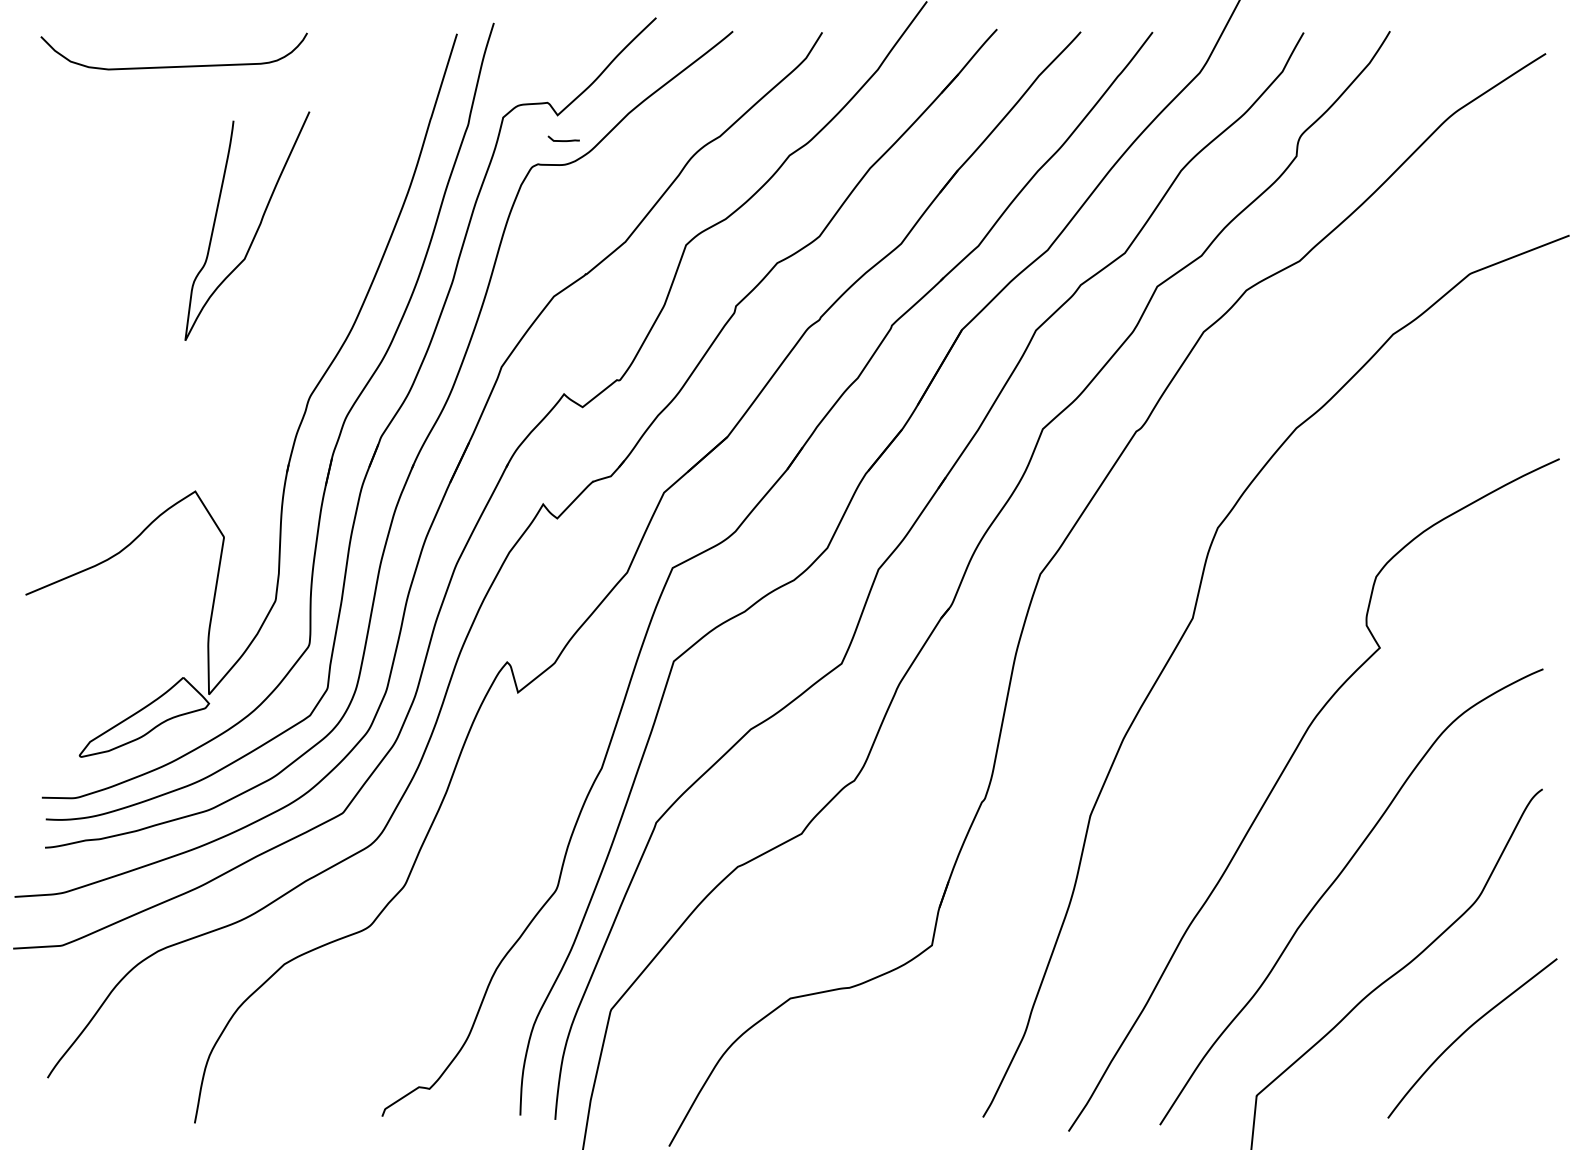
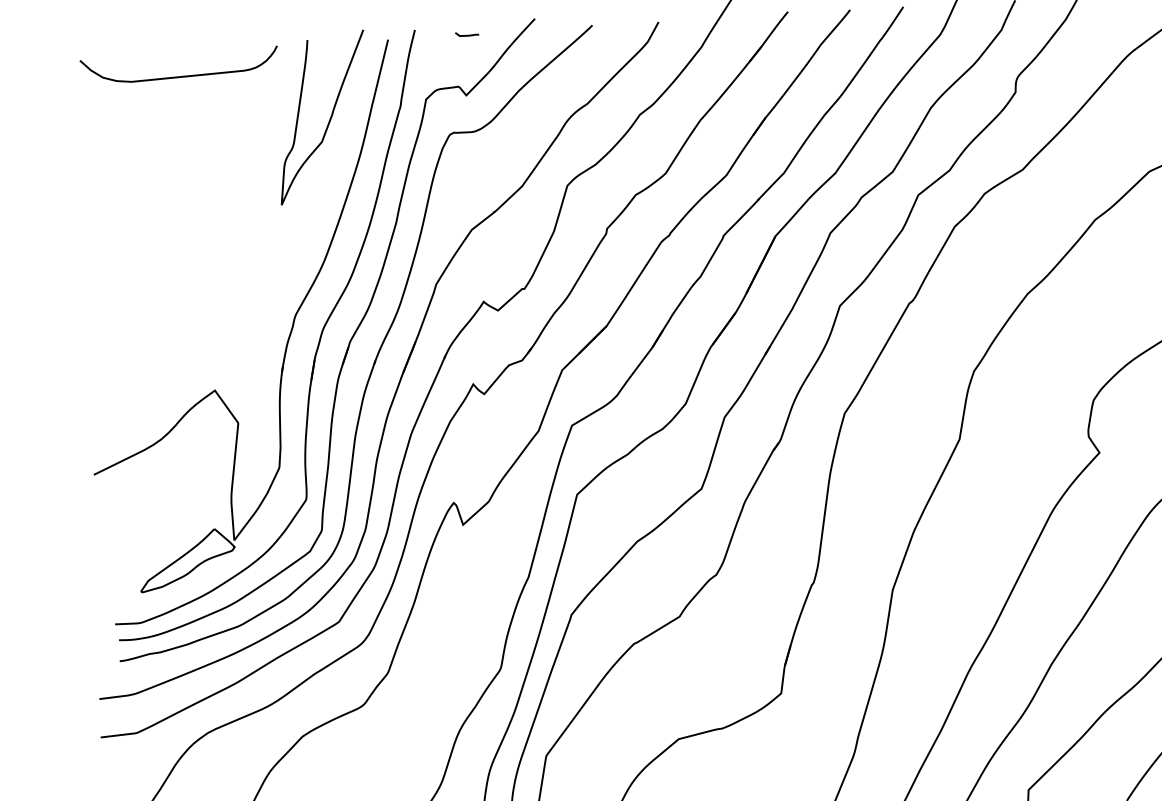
curve: (563, 140) -> (466, 35), moved
curve: (256, 229) -> (329, 119), moved

